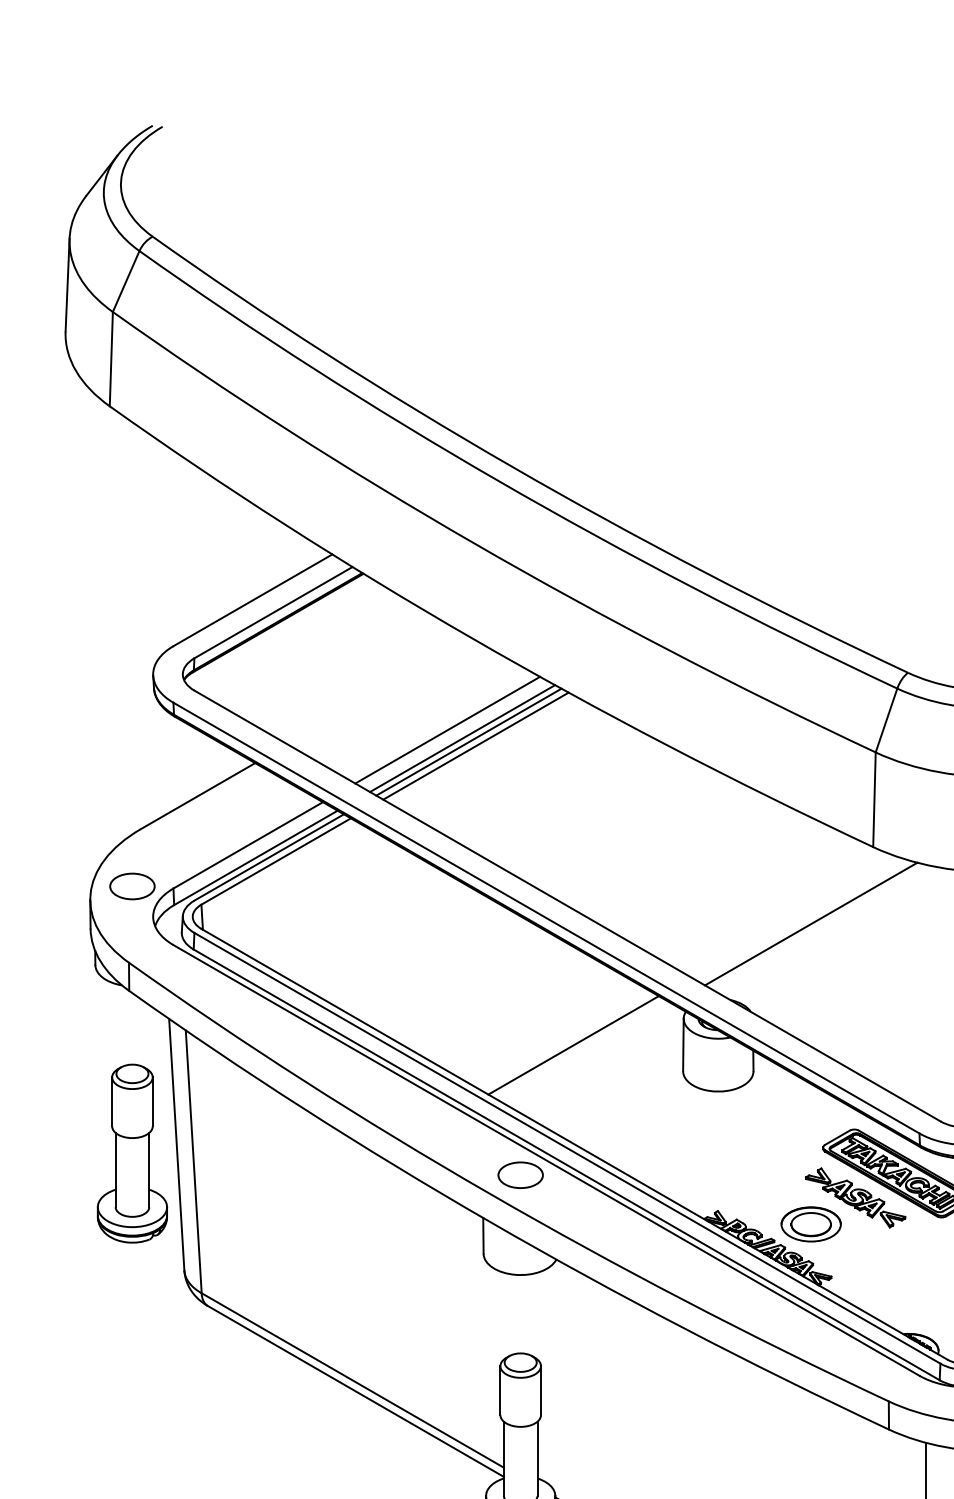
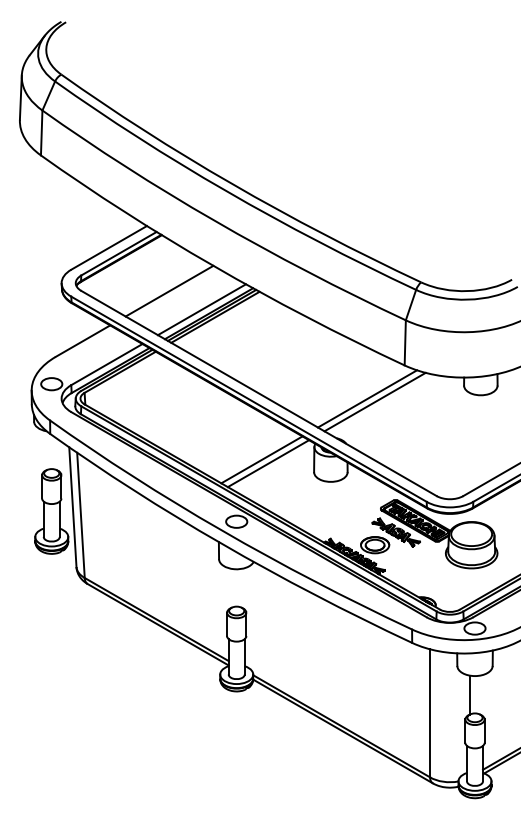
line: (379, 689) -> (169, 290), added
line: (795, 916) -> (367, 398), added
line: (587, 1052) -> (268, 463), added

